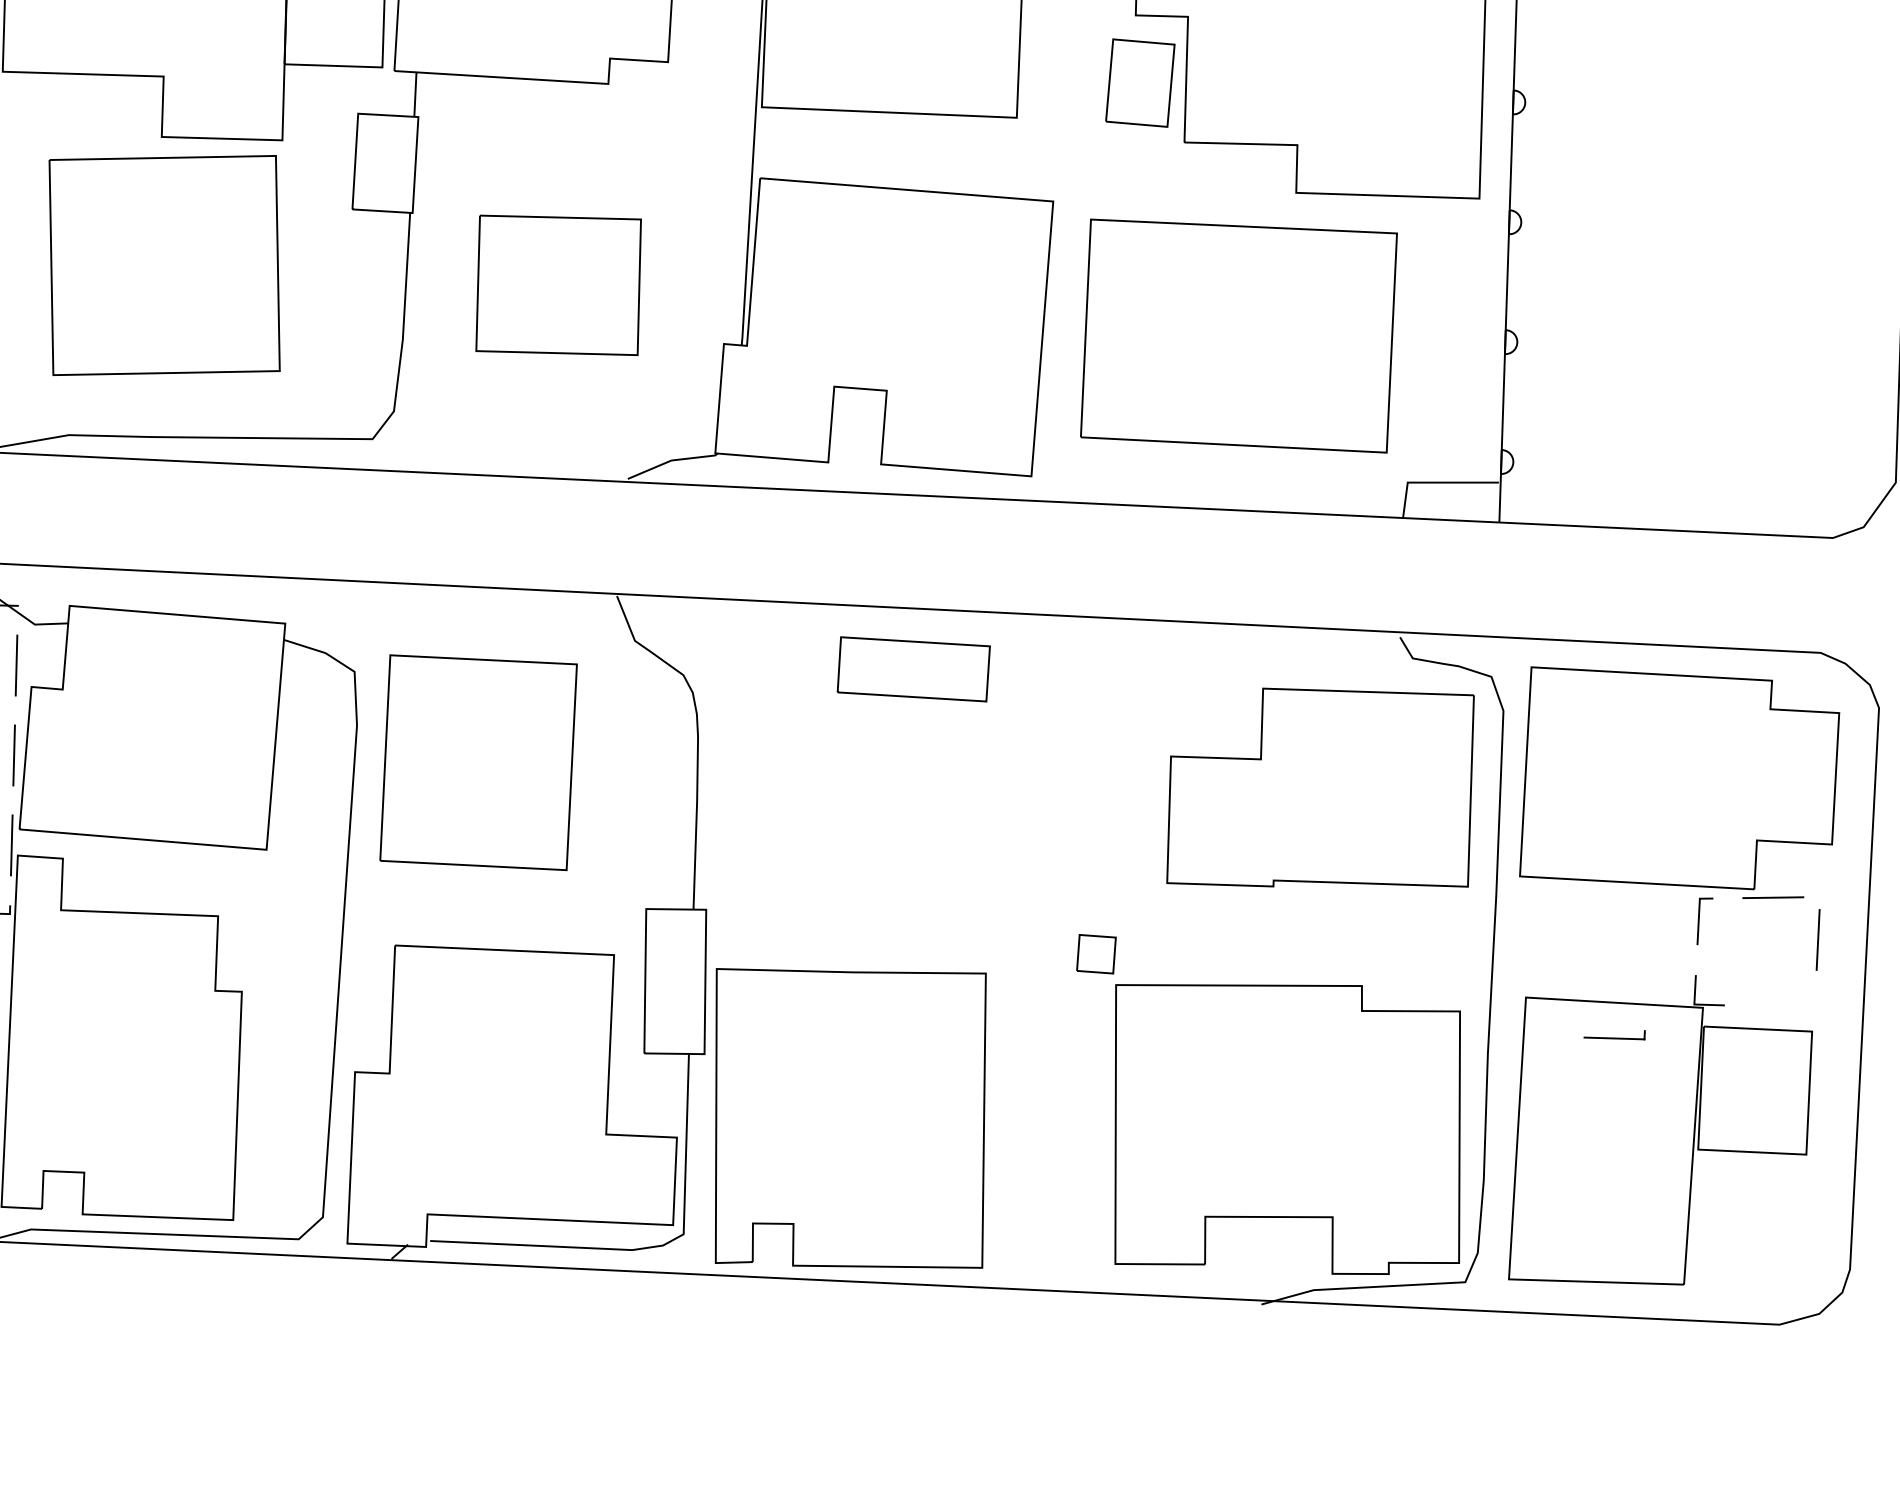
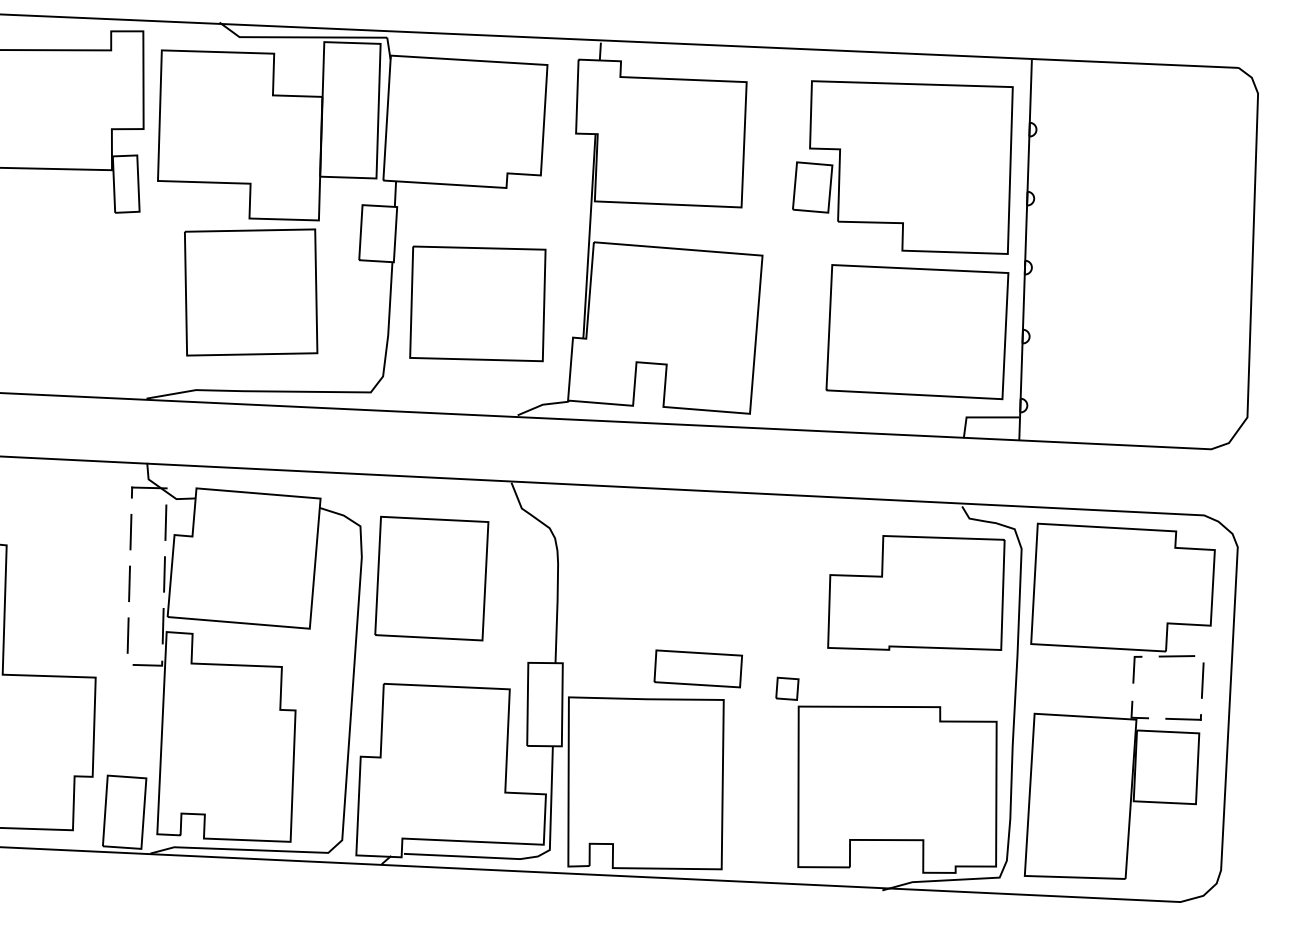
part: (557, 284) -> (477, 303), size x1.43
part: (1239, 336) -> (917, 332), moved
part: (912, 668) -> (697, 668), moved
part: (1614, 1035) -> (1183, 717), moved

